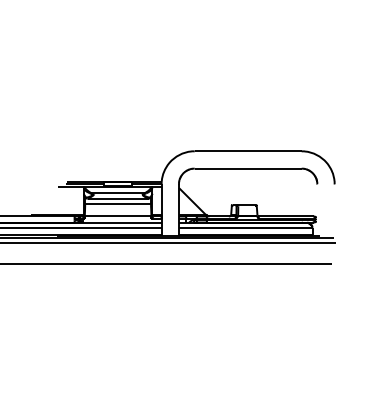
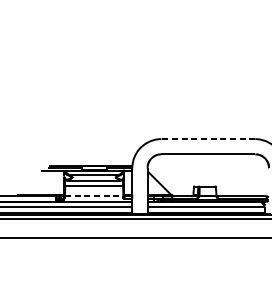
line: (247, 151) -> (207, 139), solid -> dashed
line: (118, 216) -> (94, 196), solid -> dashed

